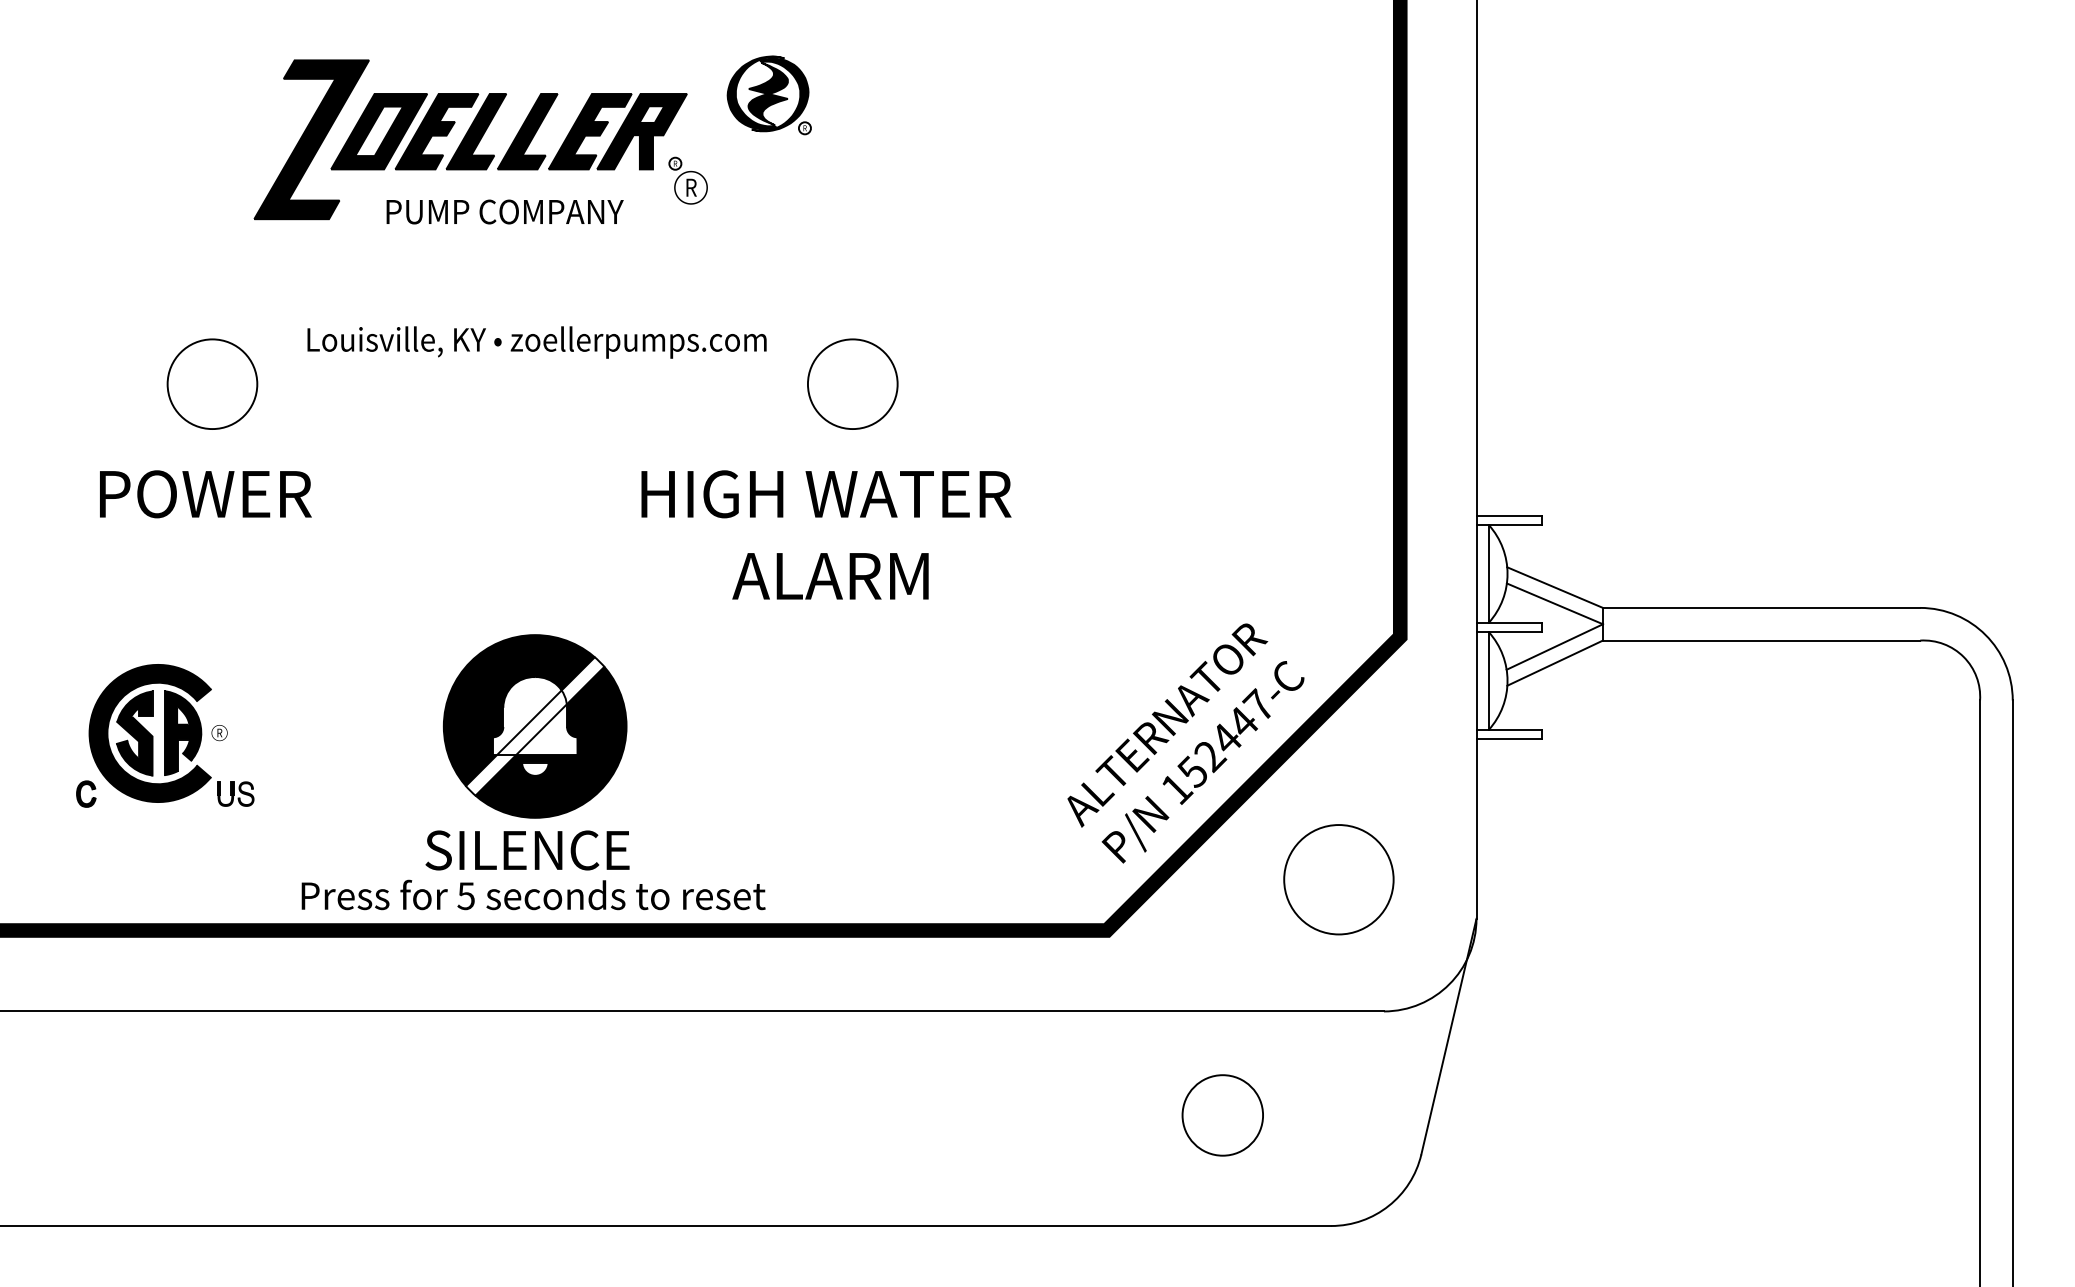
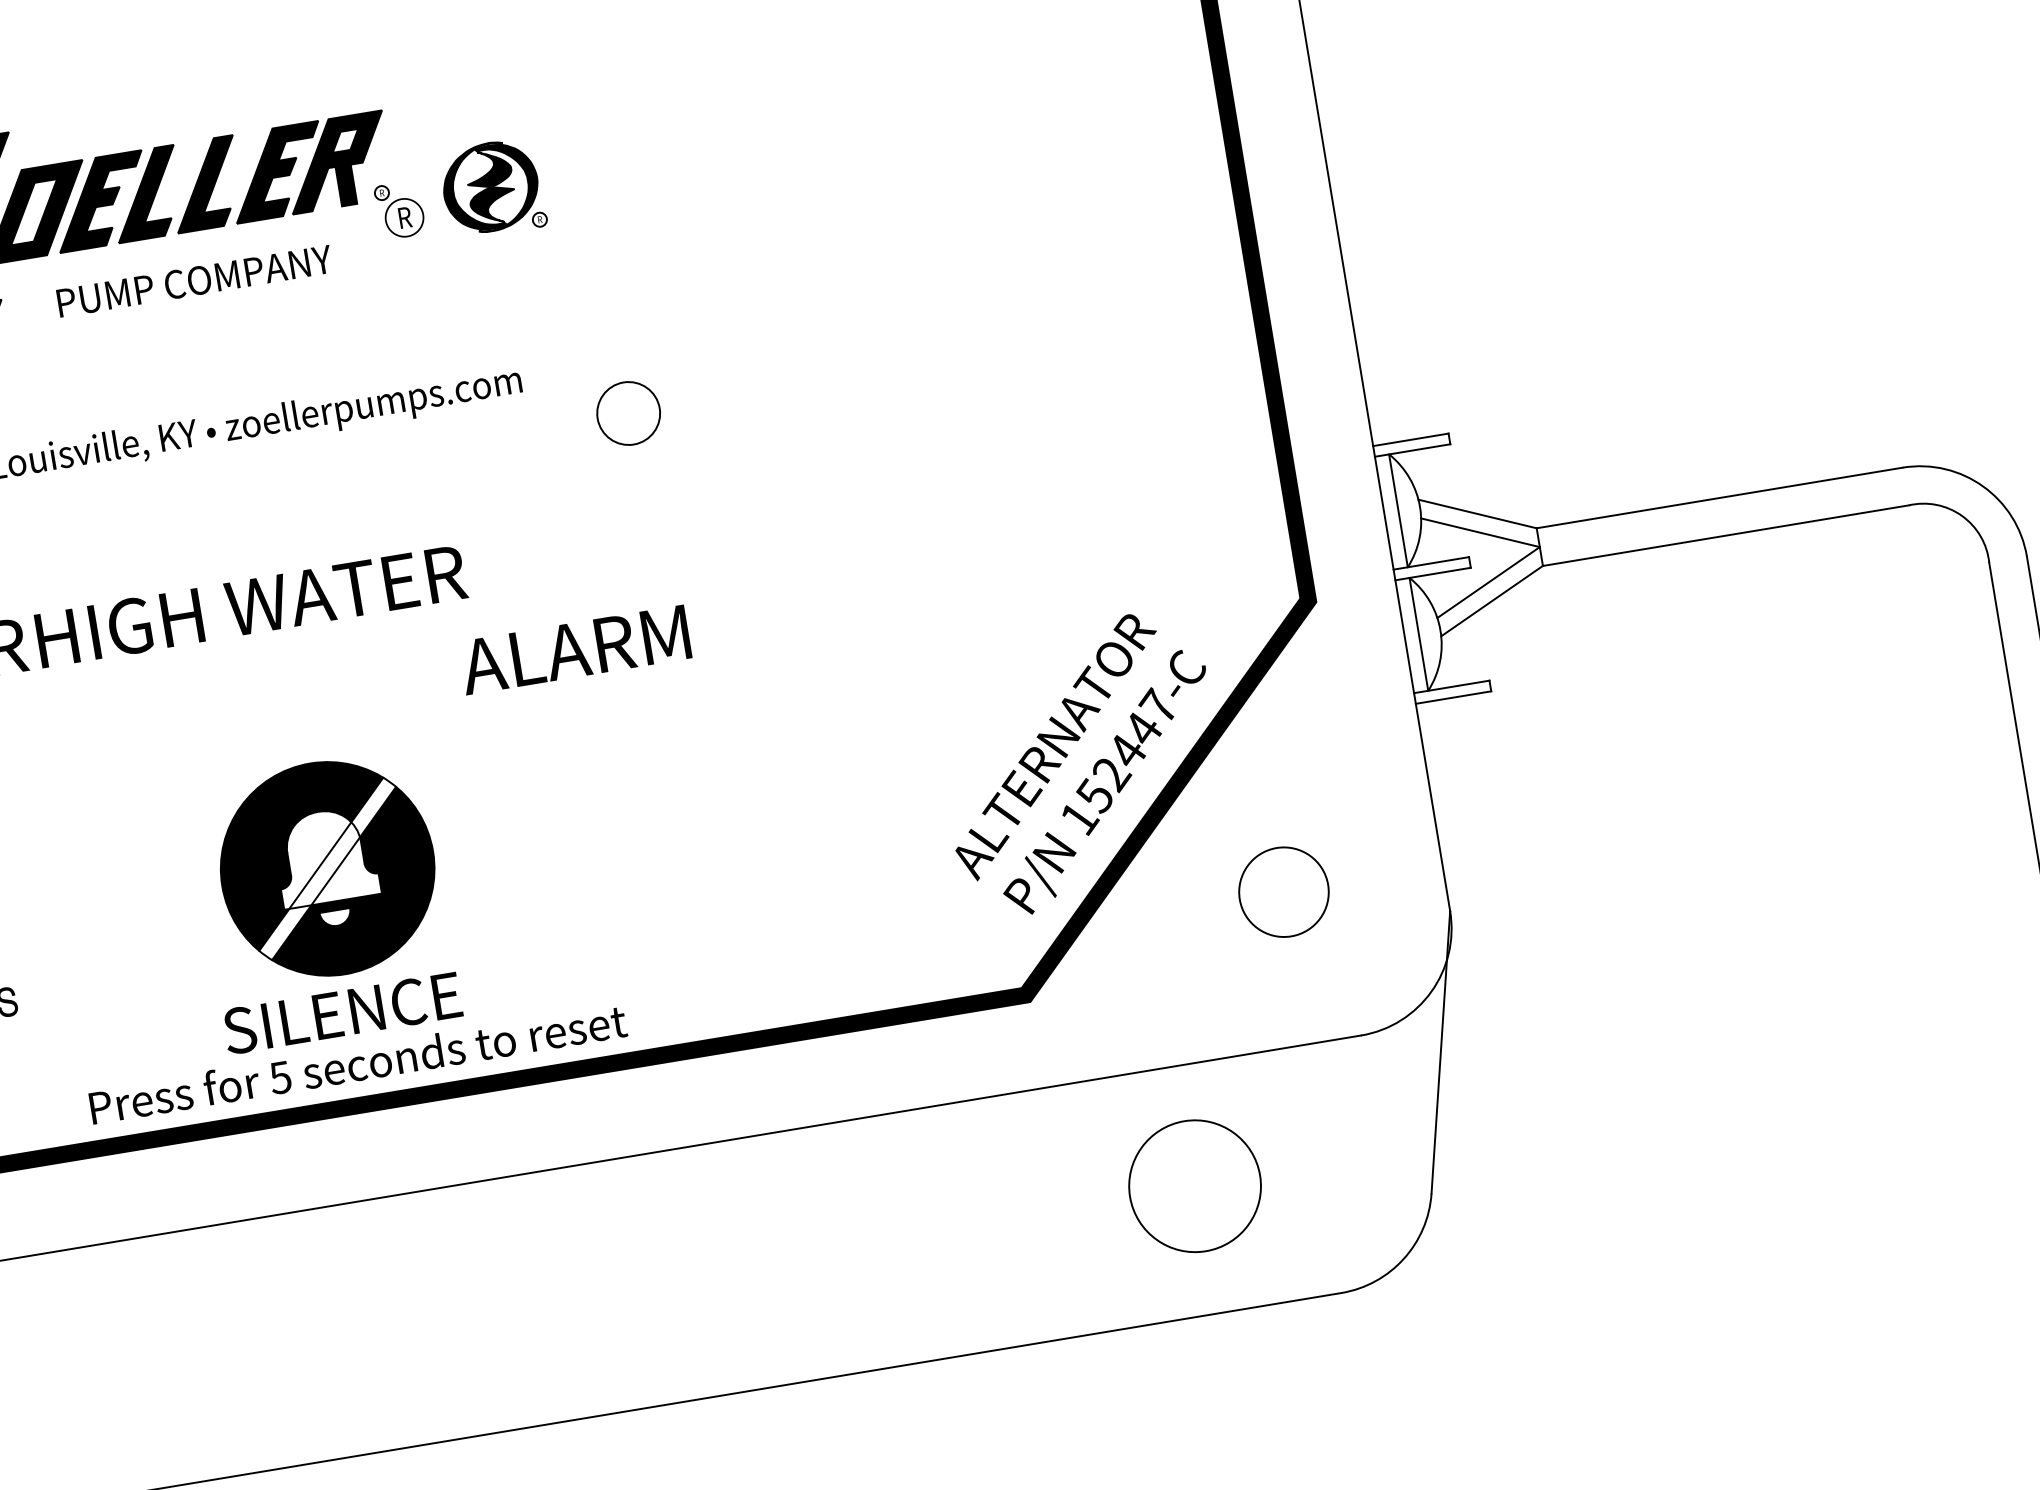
part: (768, 95) -> (491, 188), moved
circle: (852, 384) -> (628, 413), size x0.6
text: (826, 494) -> (251, 606), moved
text: (830, 576) -> (575, 650), moved
circle: (1338, 879) -> (1283, 892), size x0.7
circle: (1222, 1115) -> (1194, 1186), size x1.4

